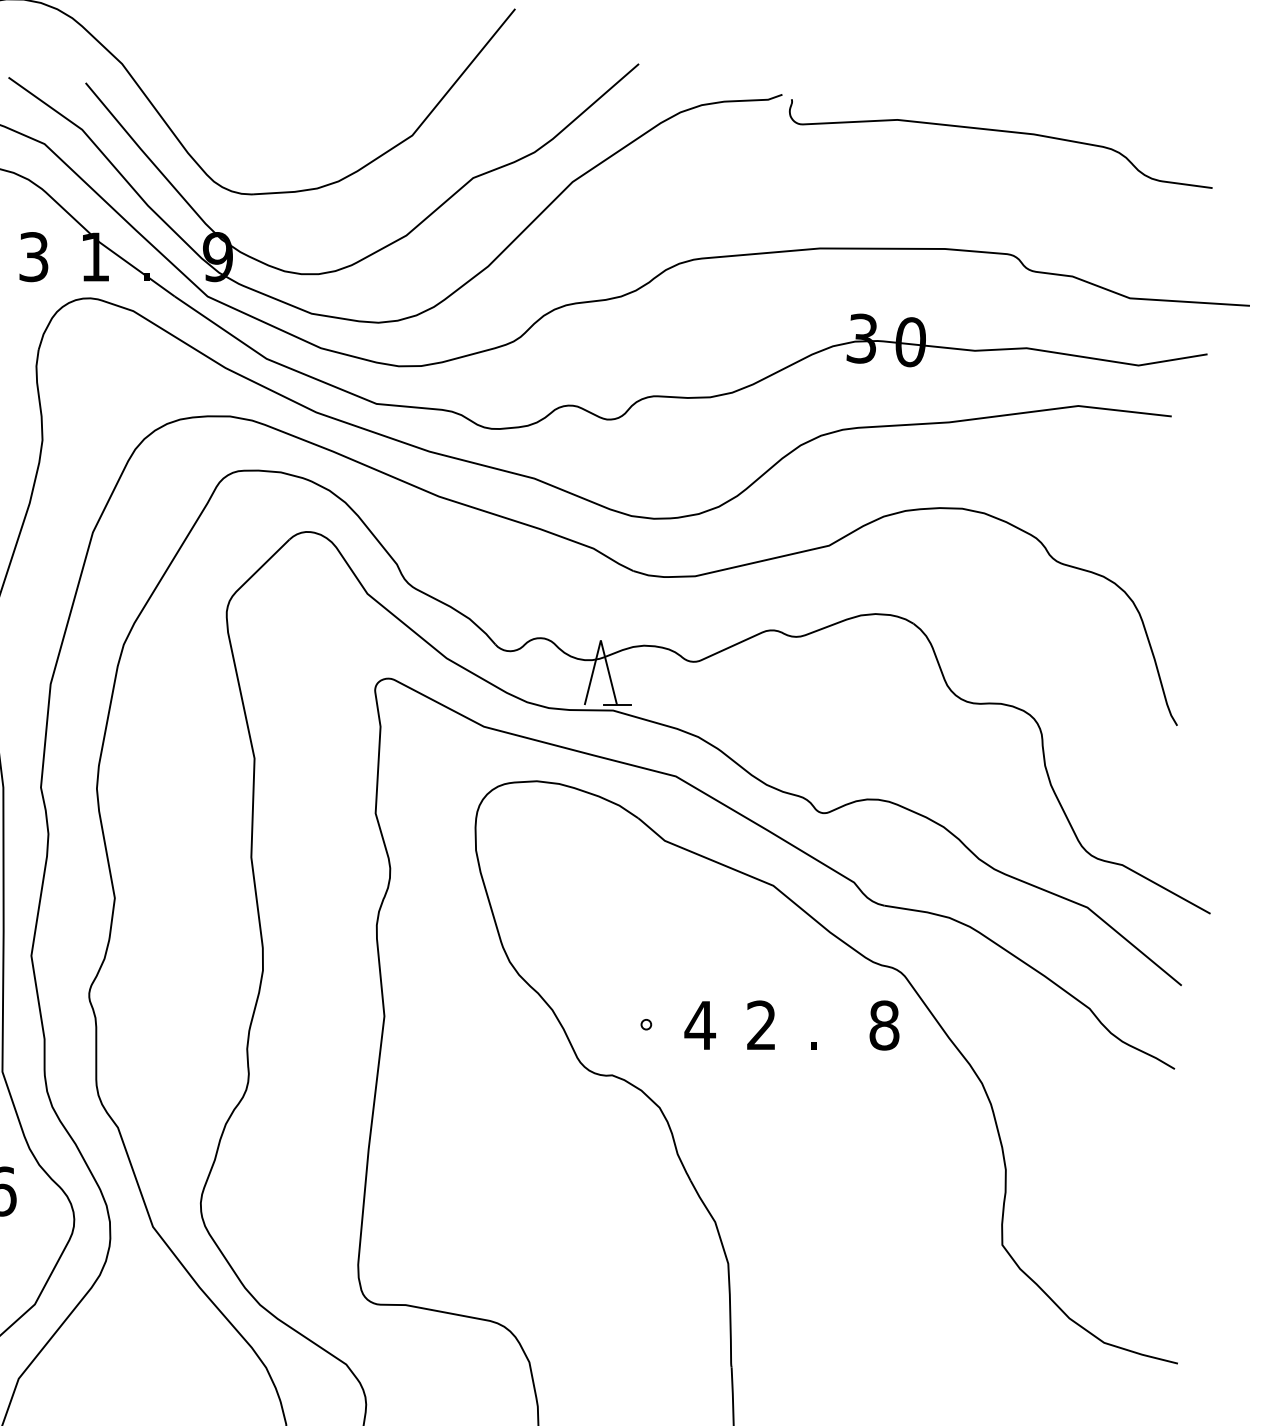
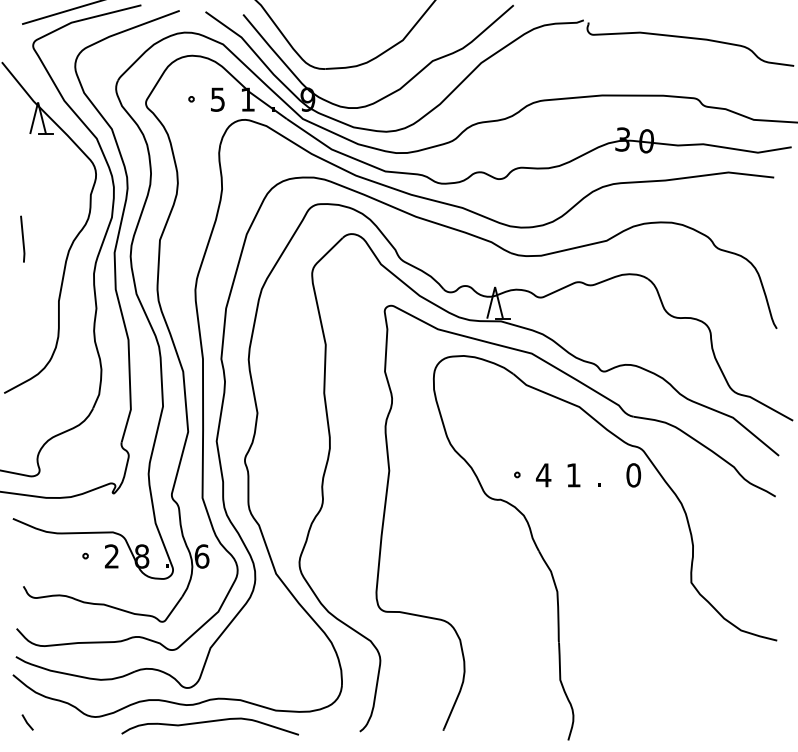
text: (33, 256) -> (217, 99), 3 -> 5
text: (761, 1025) -> (573, 475), 2 -> 1
text: (883, 1025) -> (633, 475), 8 -> 0

